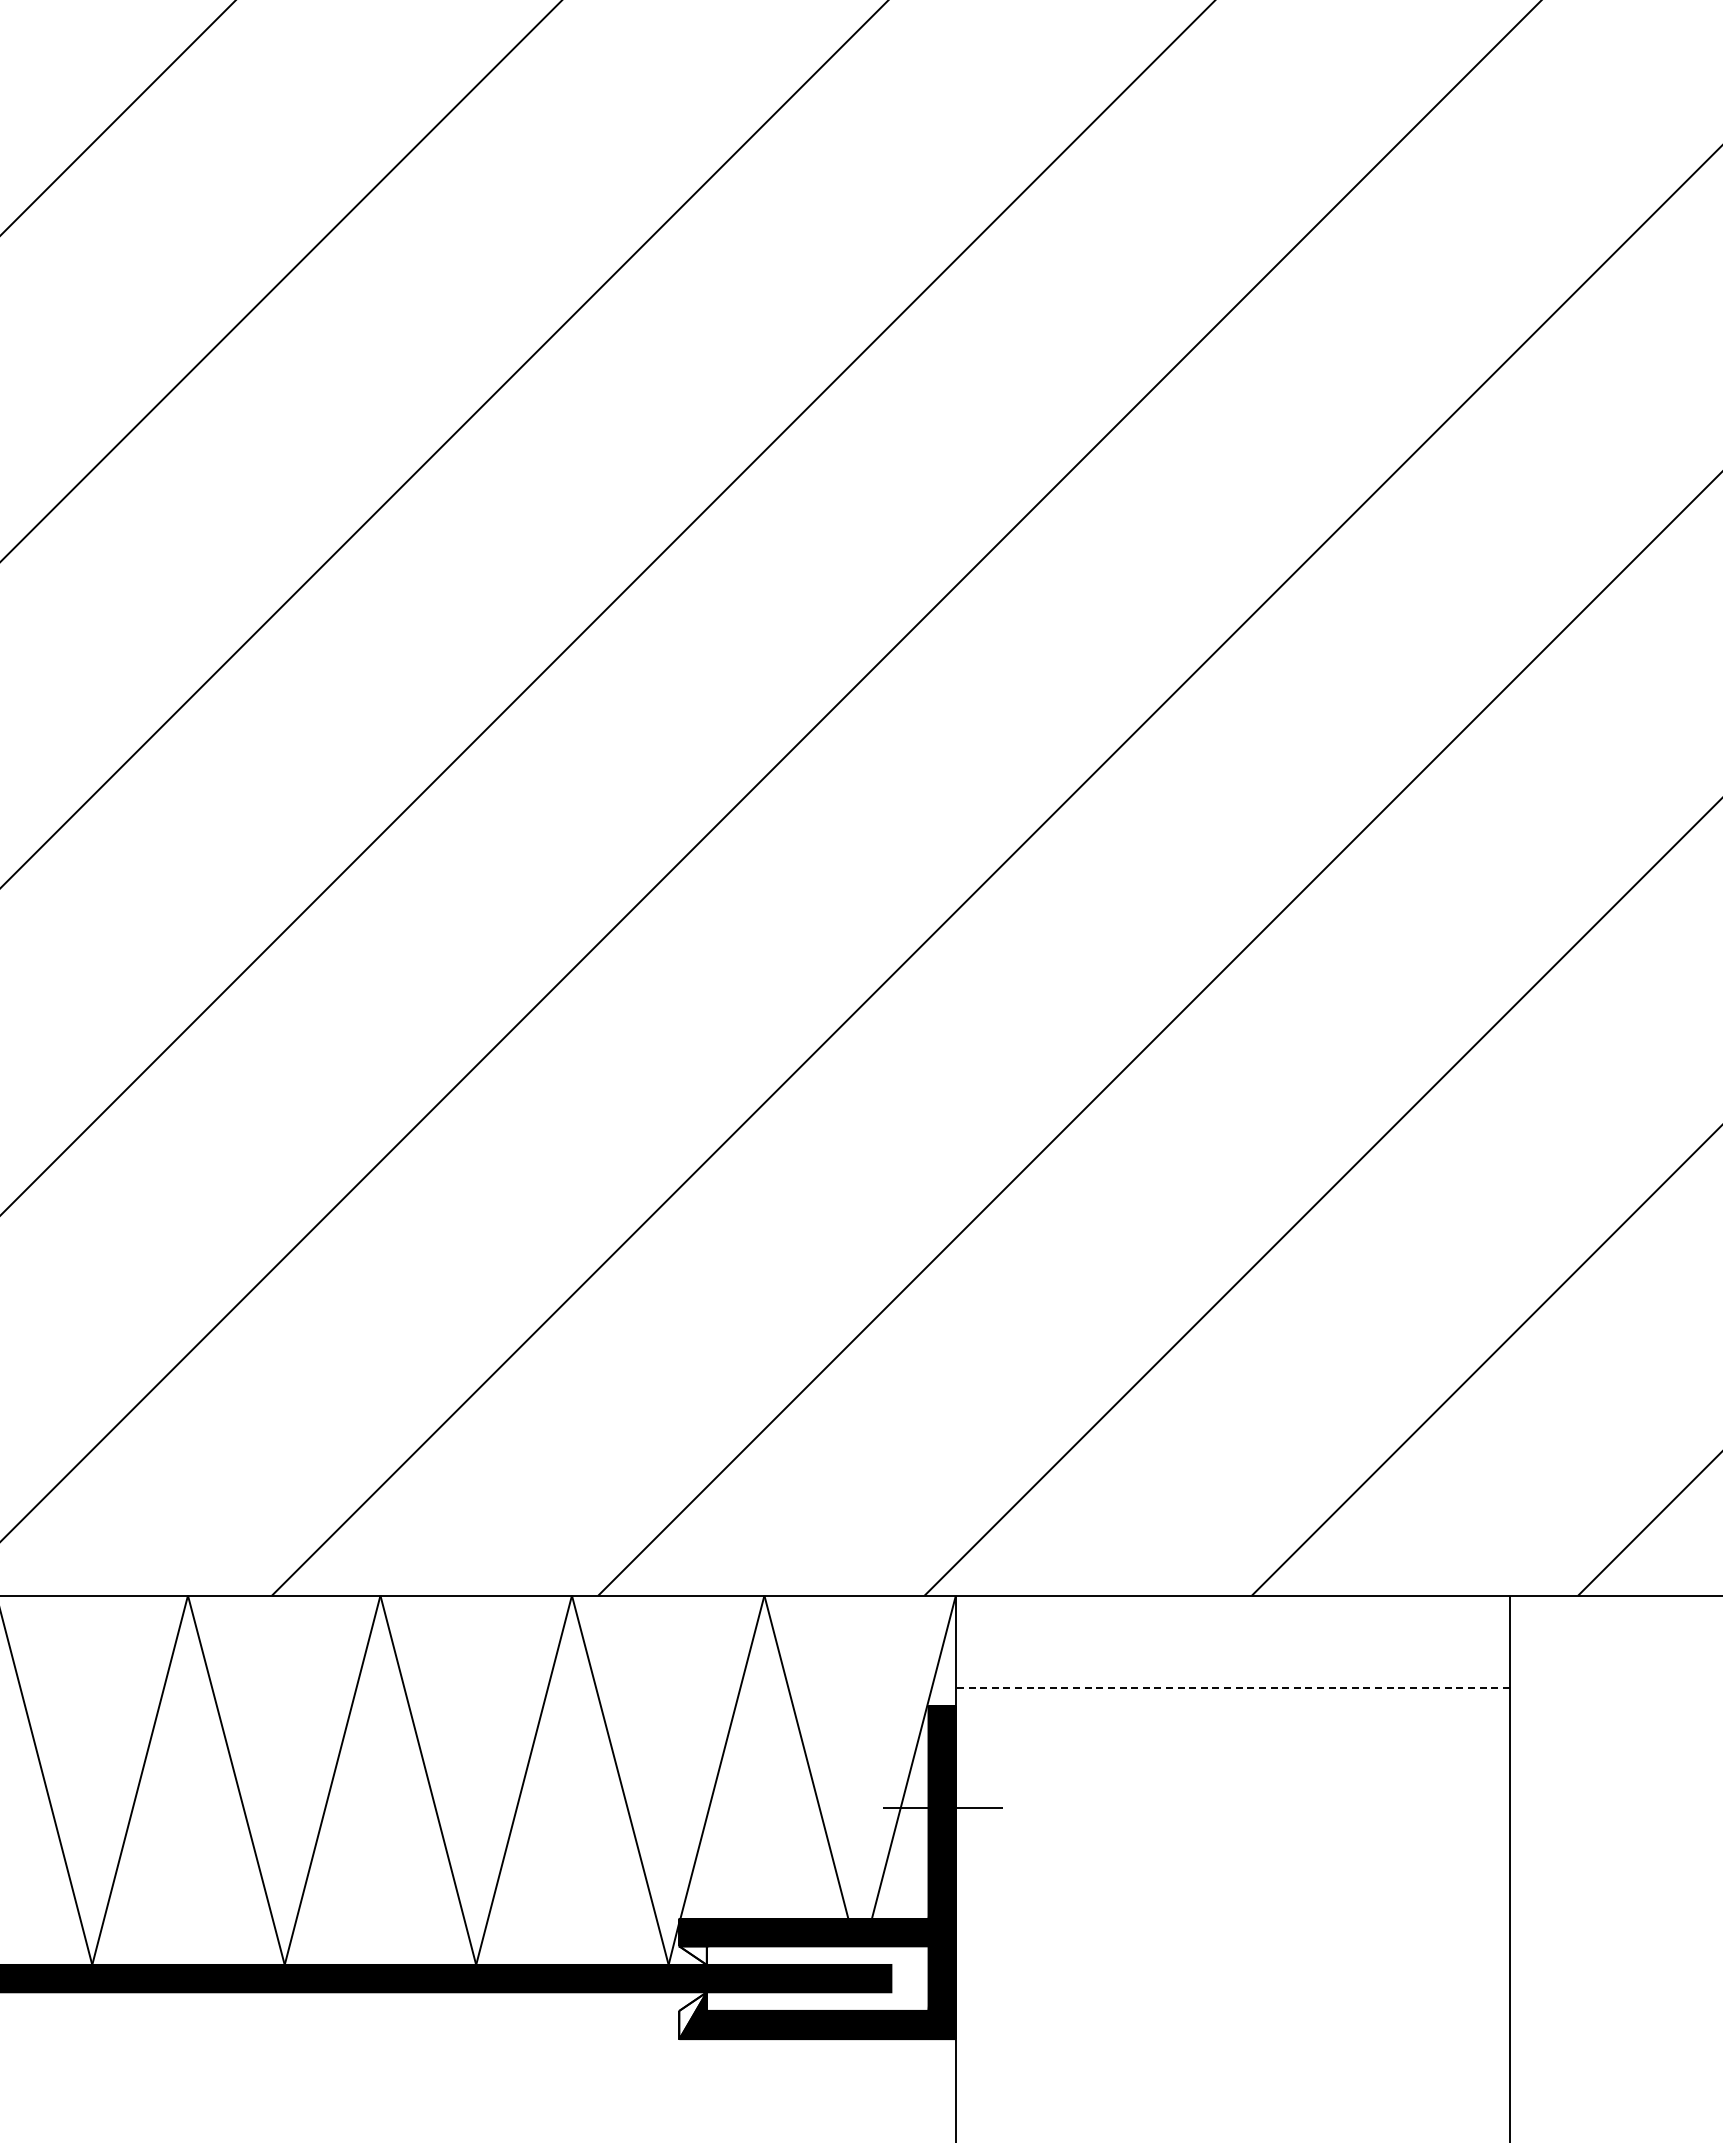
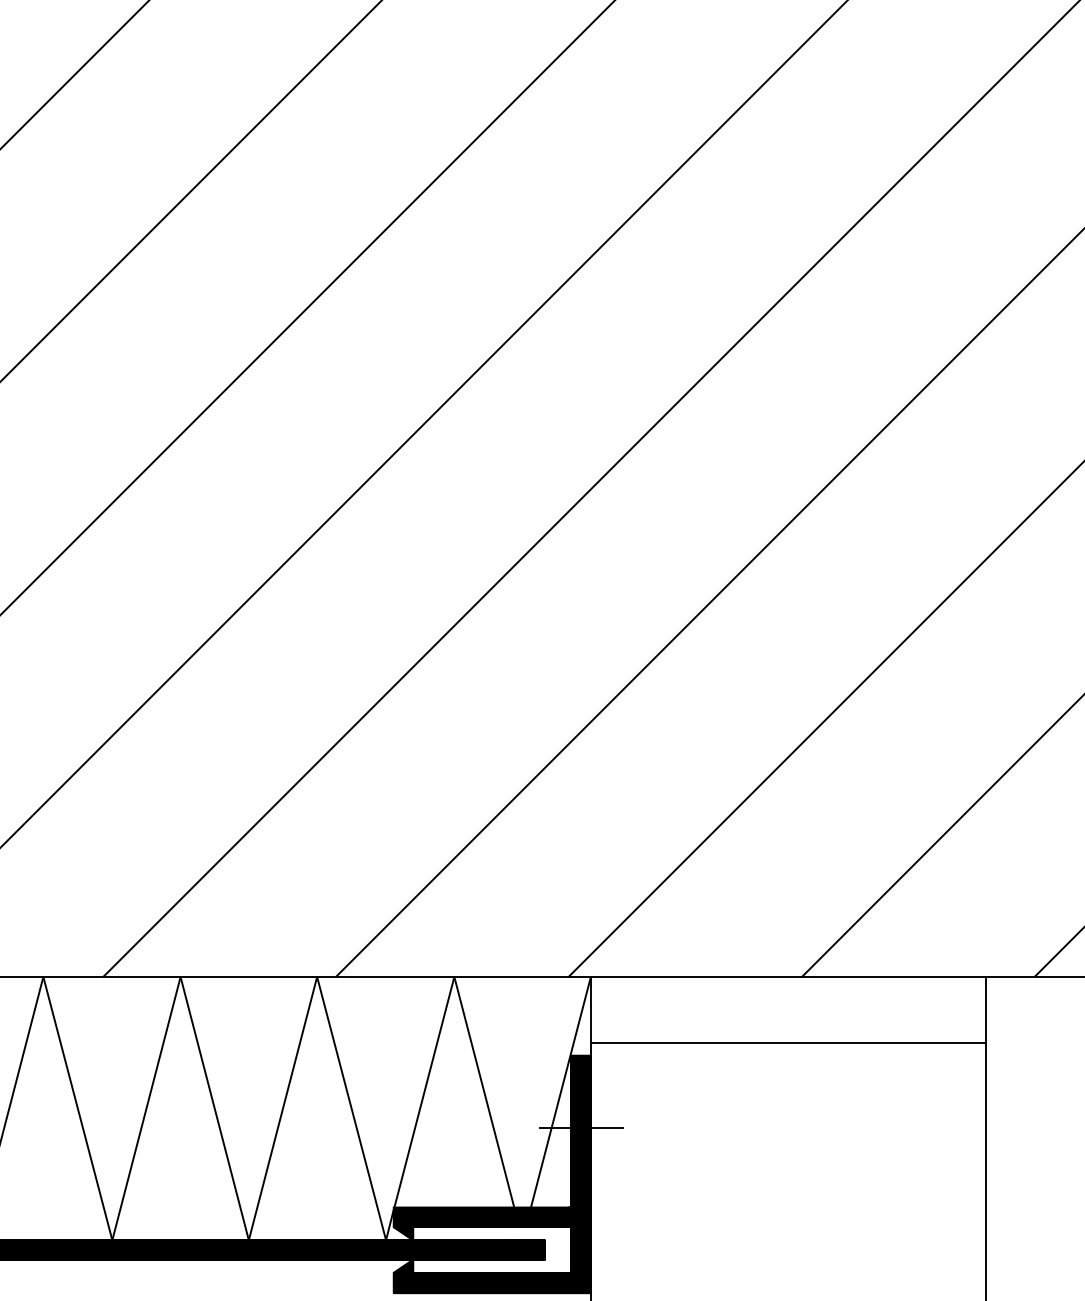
line: (1232, 1688) -> (788, 1043), dashed -> solid
fill: (692, 1955) -> (403, 1233), added
fill: (692, 2015) -> (403, 1276), added

